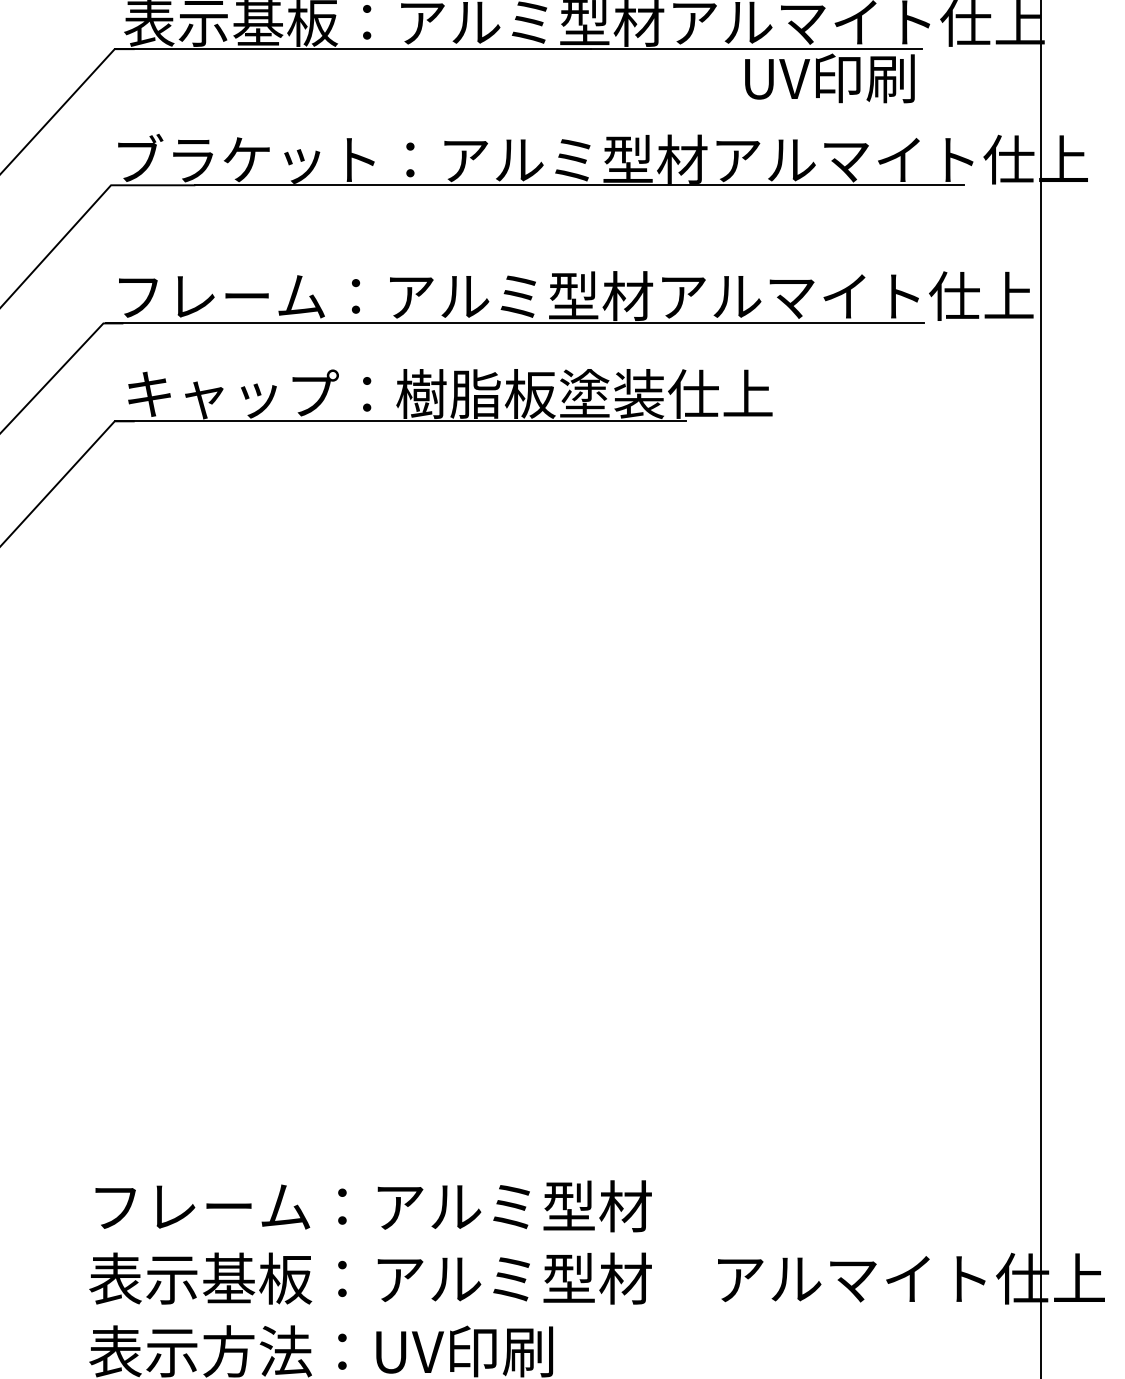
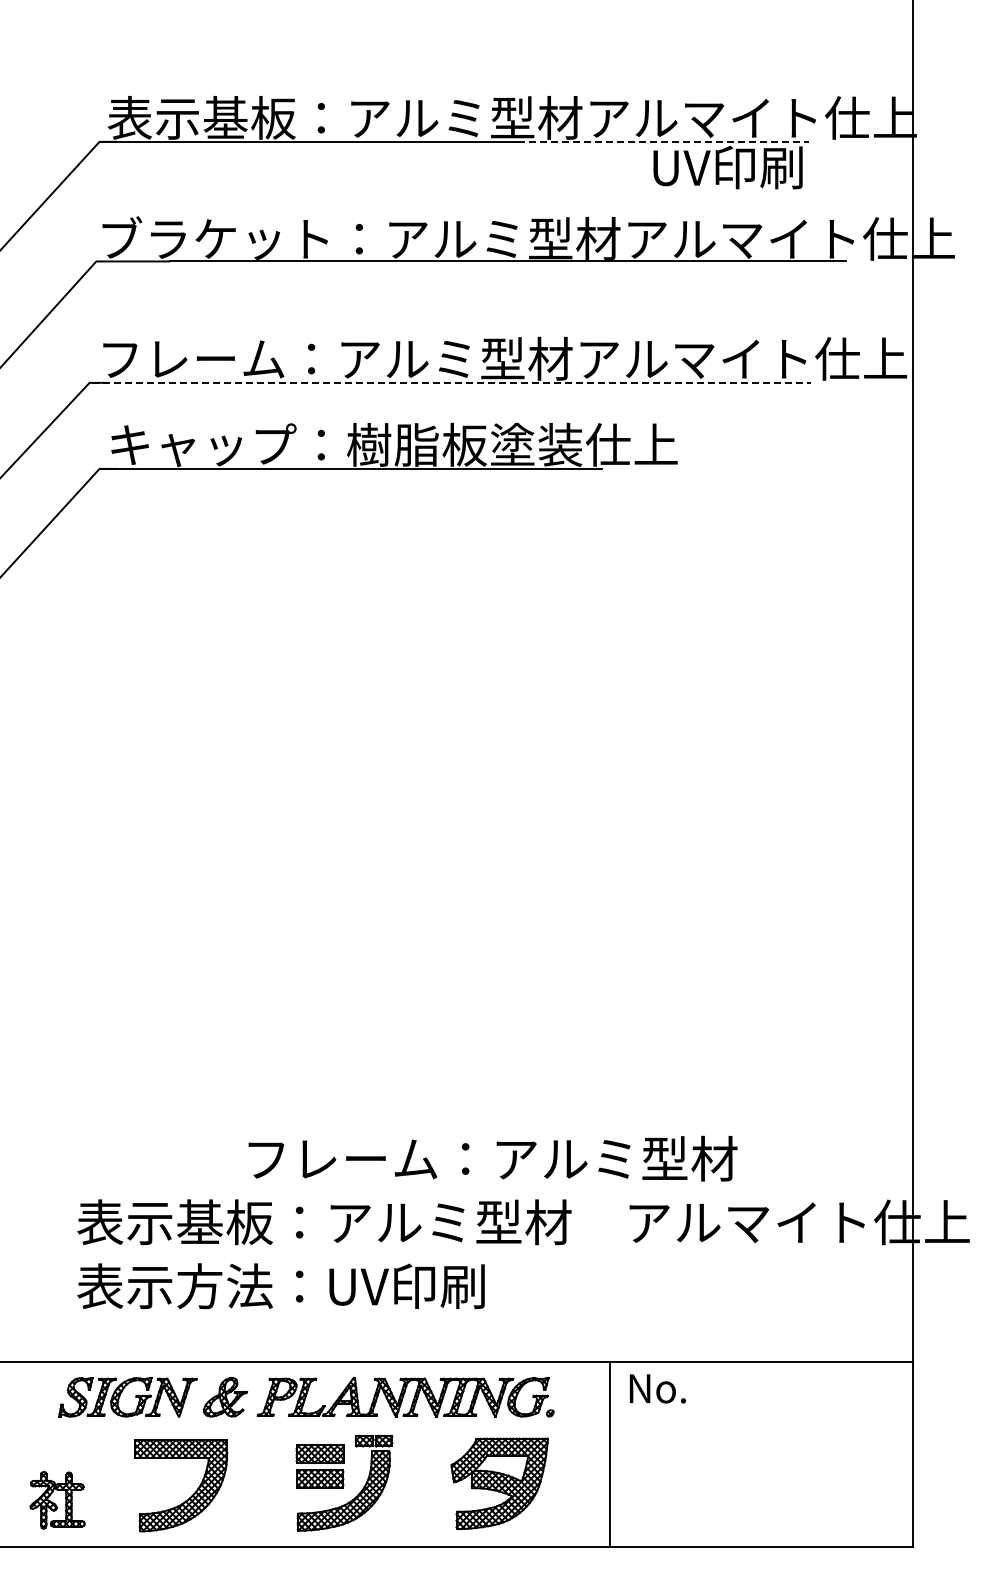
line: (756, 48) -> (663, 141), solid -> dashed
line: (516, 323) -> (452, 382), solid -> dashed
text: (372, 1206) -> (492, 1158), moved

